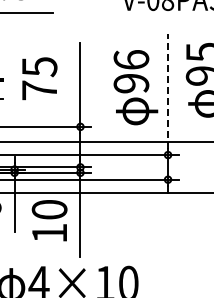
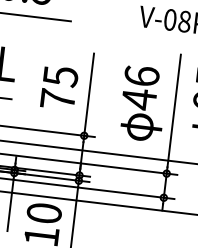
text: (39, 78) -> (59, 87), moved
text: (131, 83) -> (139, 99), 96 -> 46
line: (168, 90) -> (174, 110), dashed -> solid

